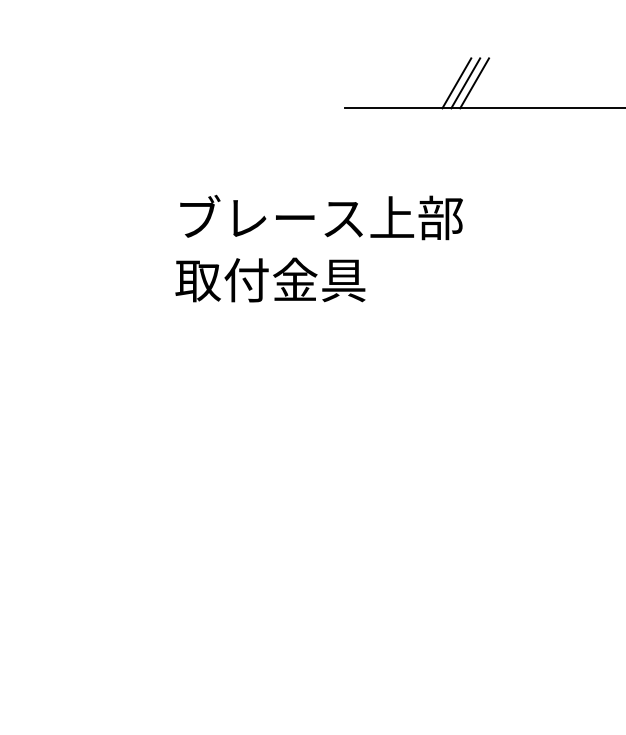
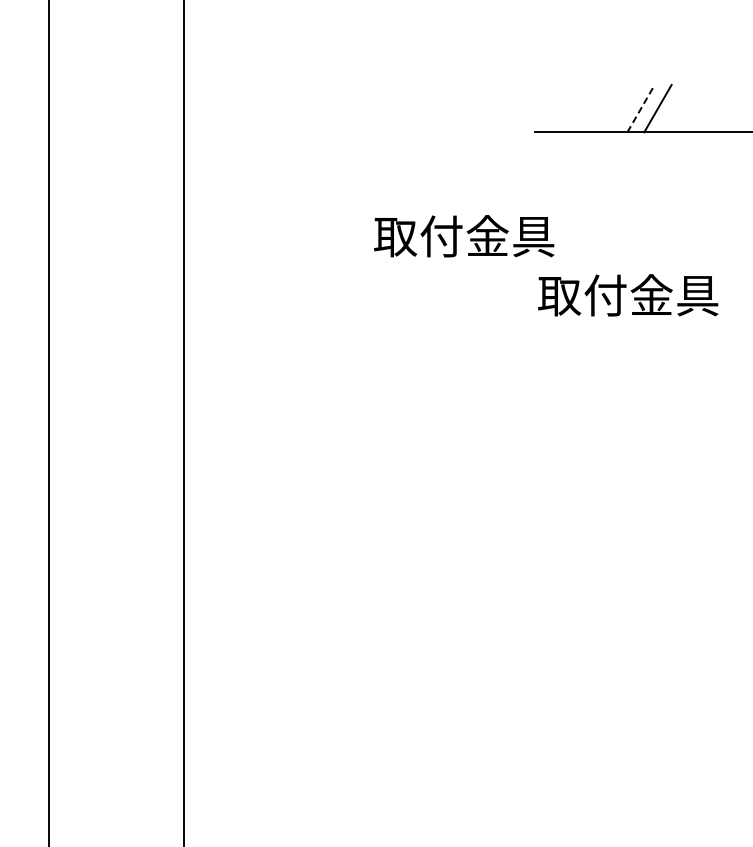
line: (457, 83) -> (641, 108), solid -> dashed
line: (465, 83) -> (649, 108), removed
text: (319, 217) -> (510, 235), ブレース上部 -> 取付金具
text: (270, 280) -> (628, 295), moved

